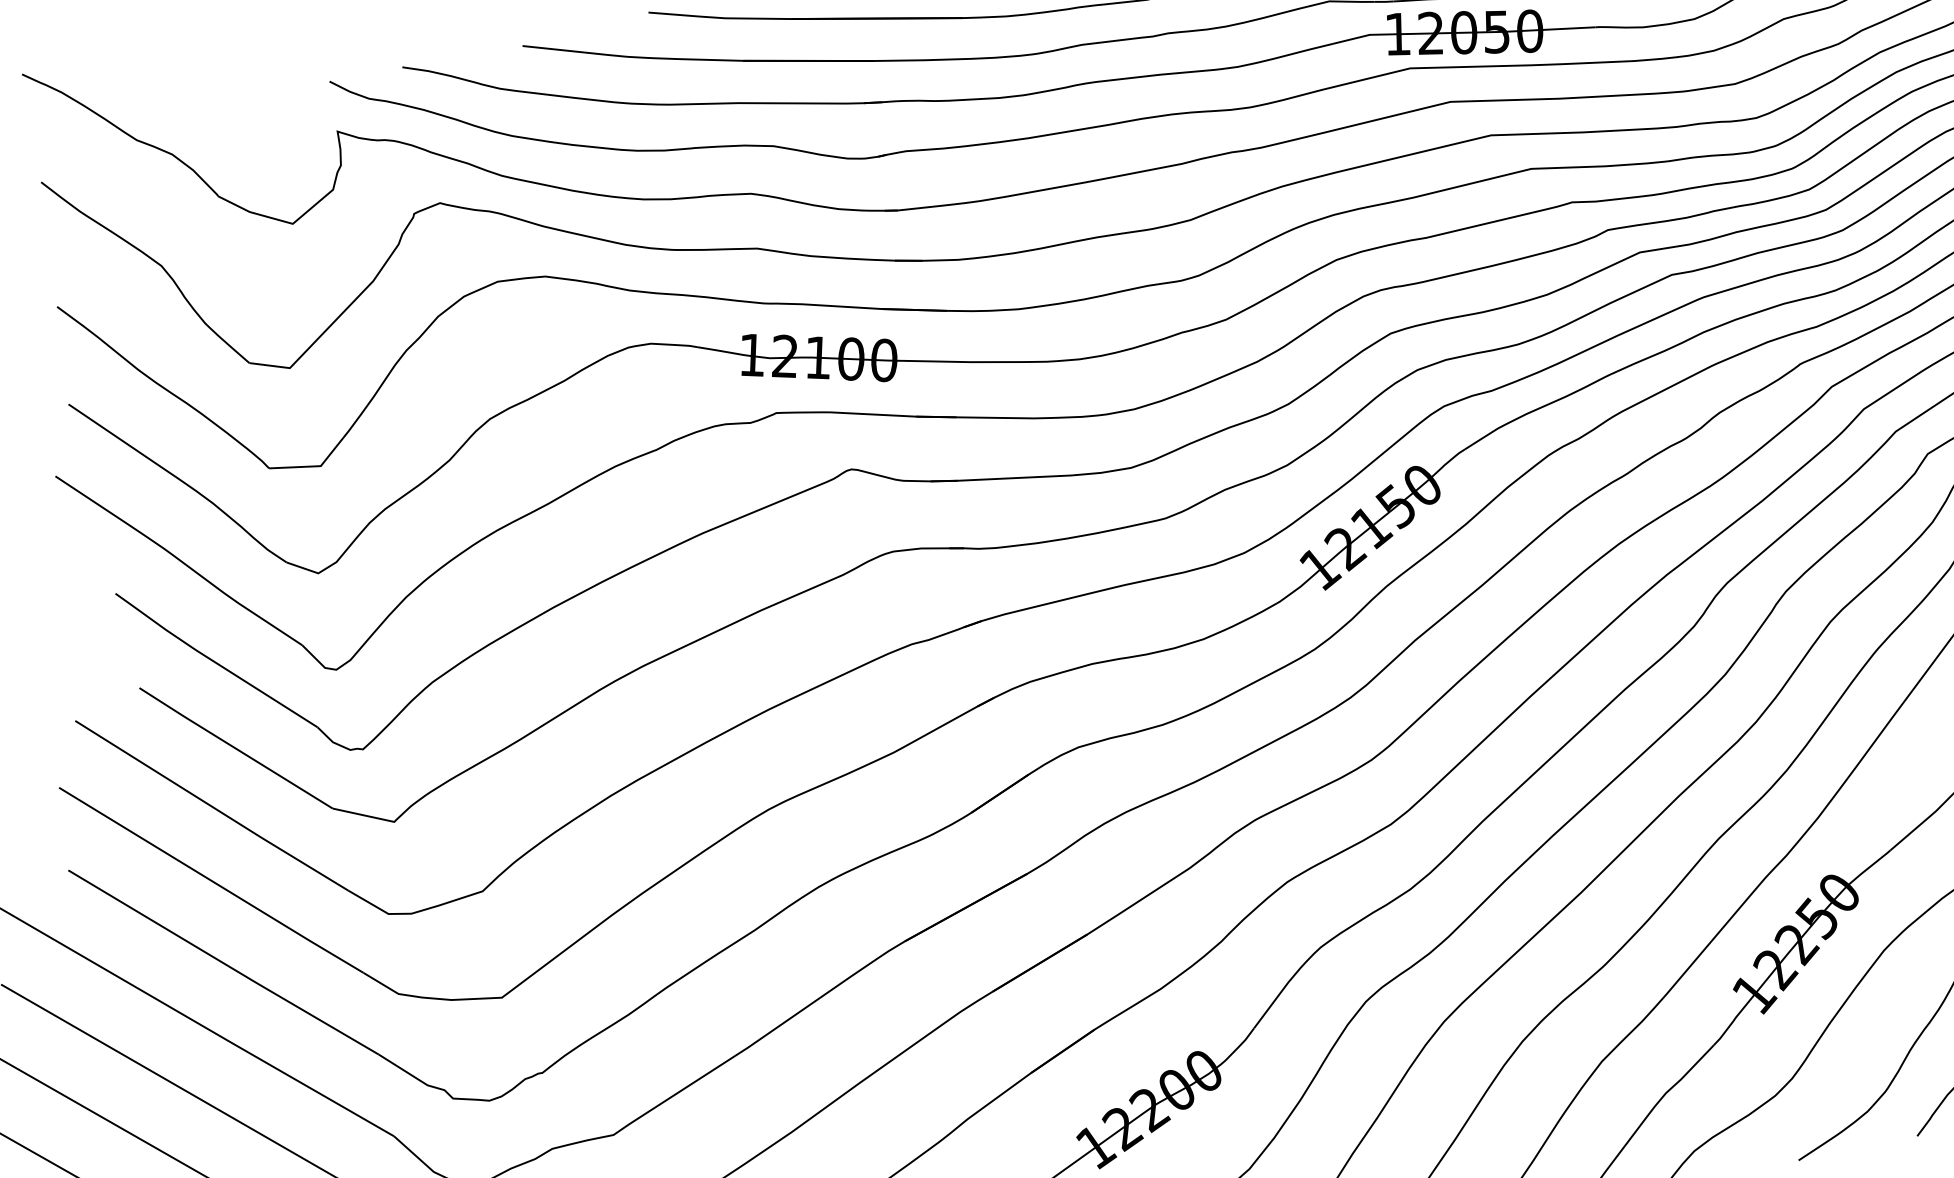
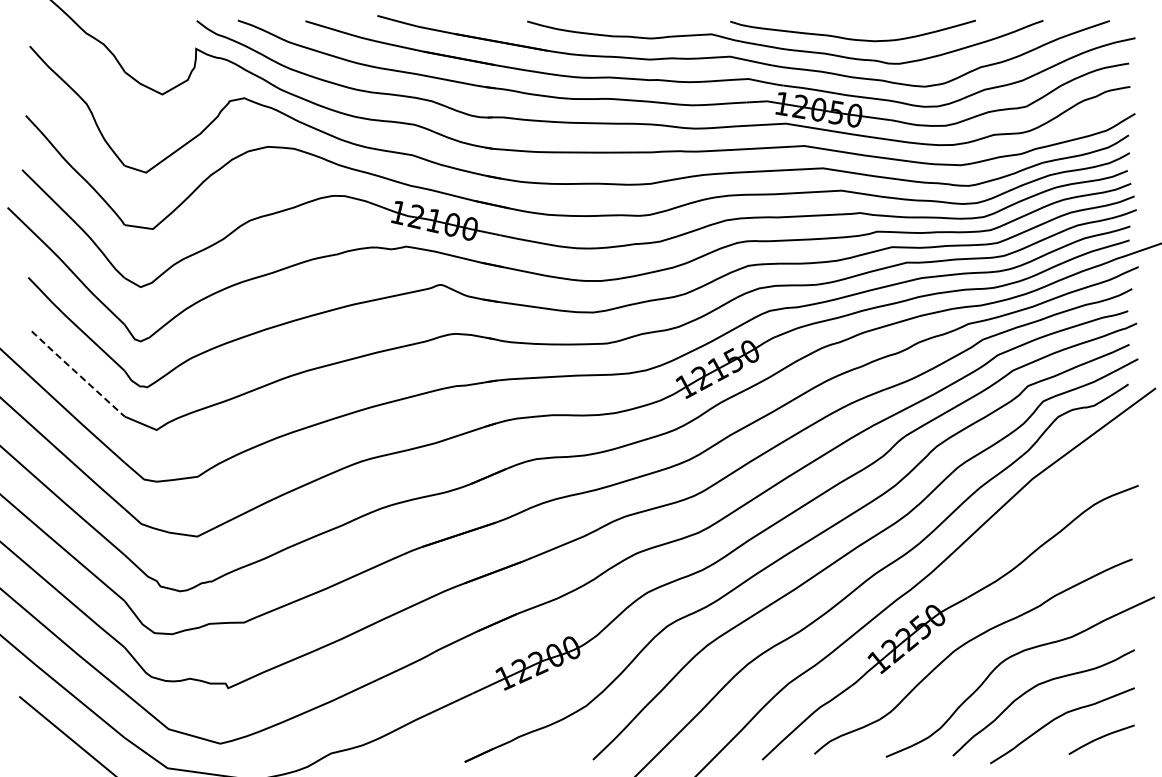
line: (234, 747) -> (77, 373), solid -> dashed

